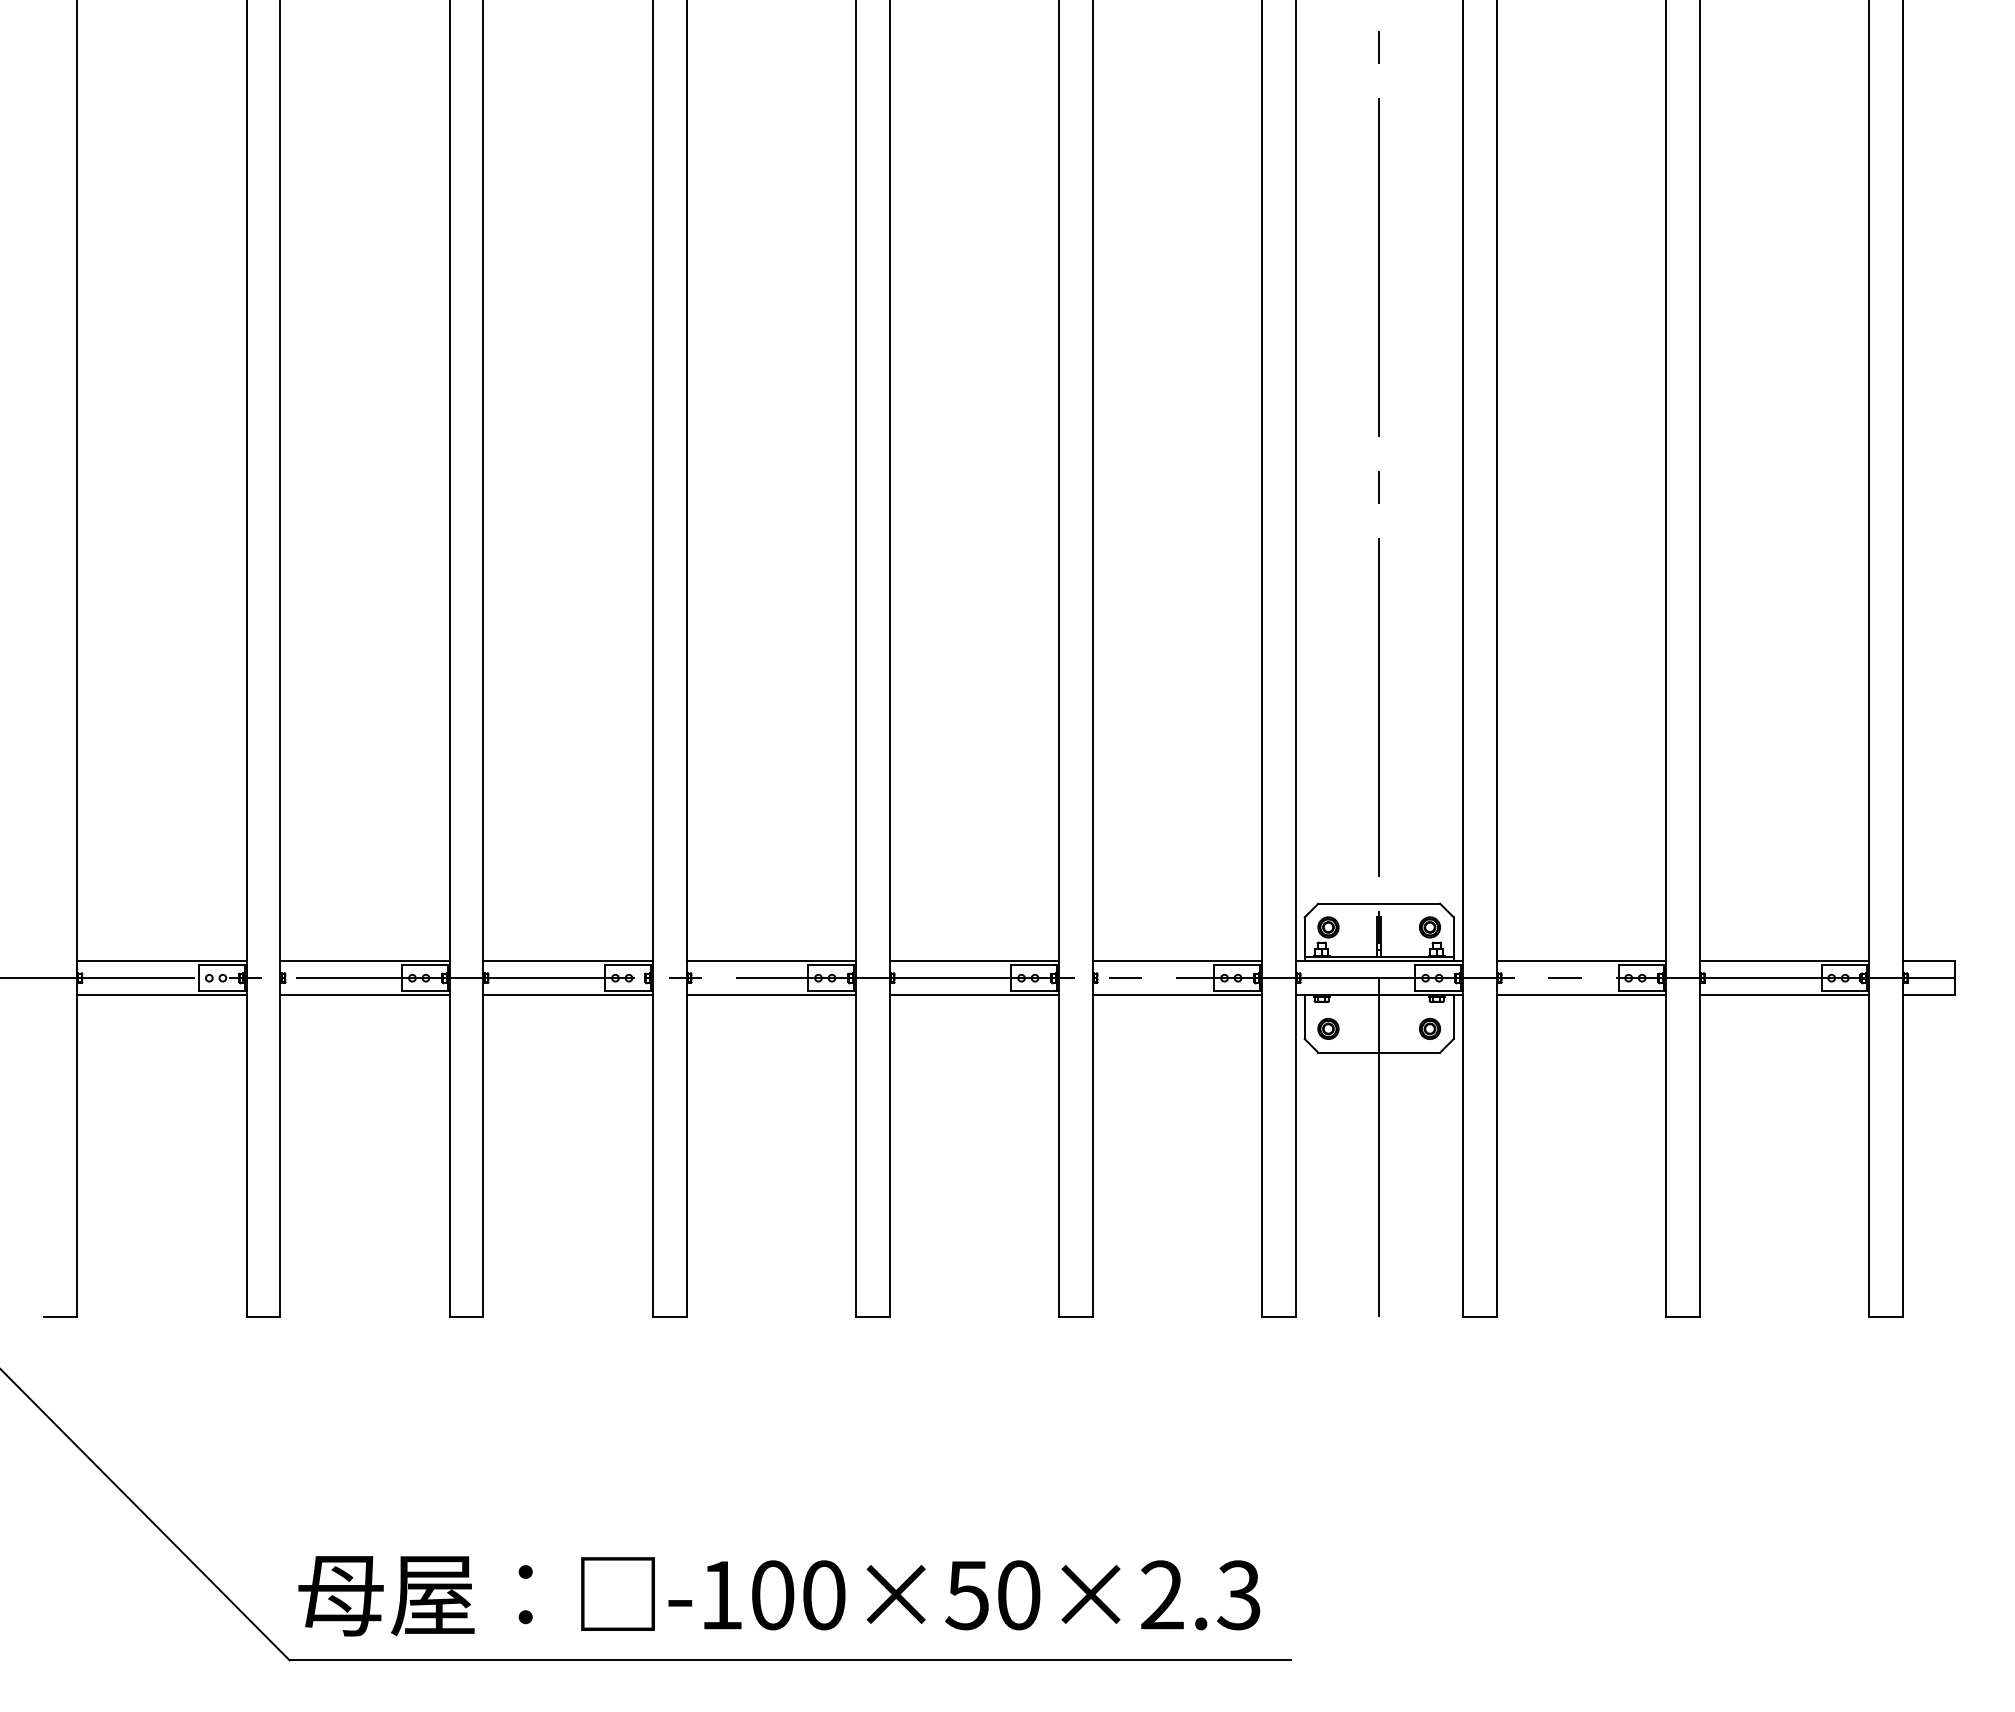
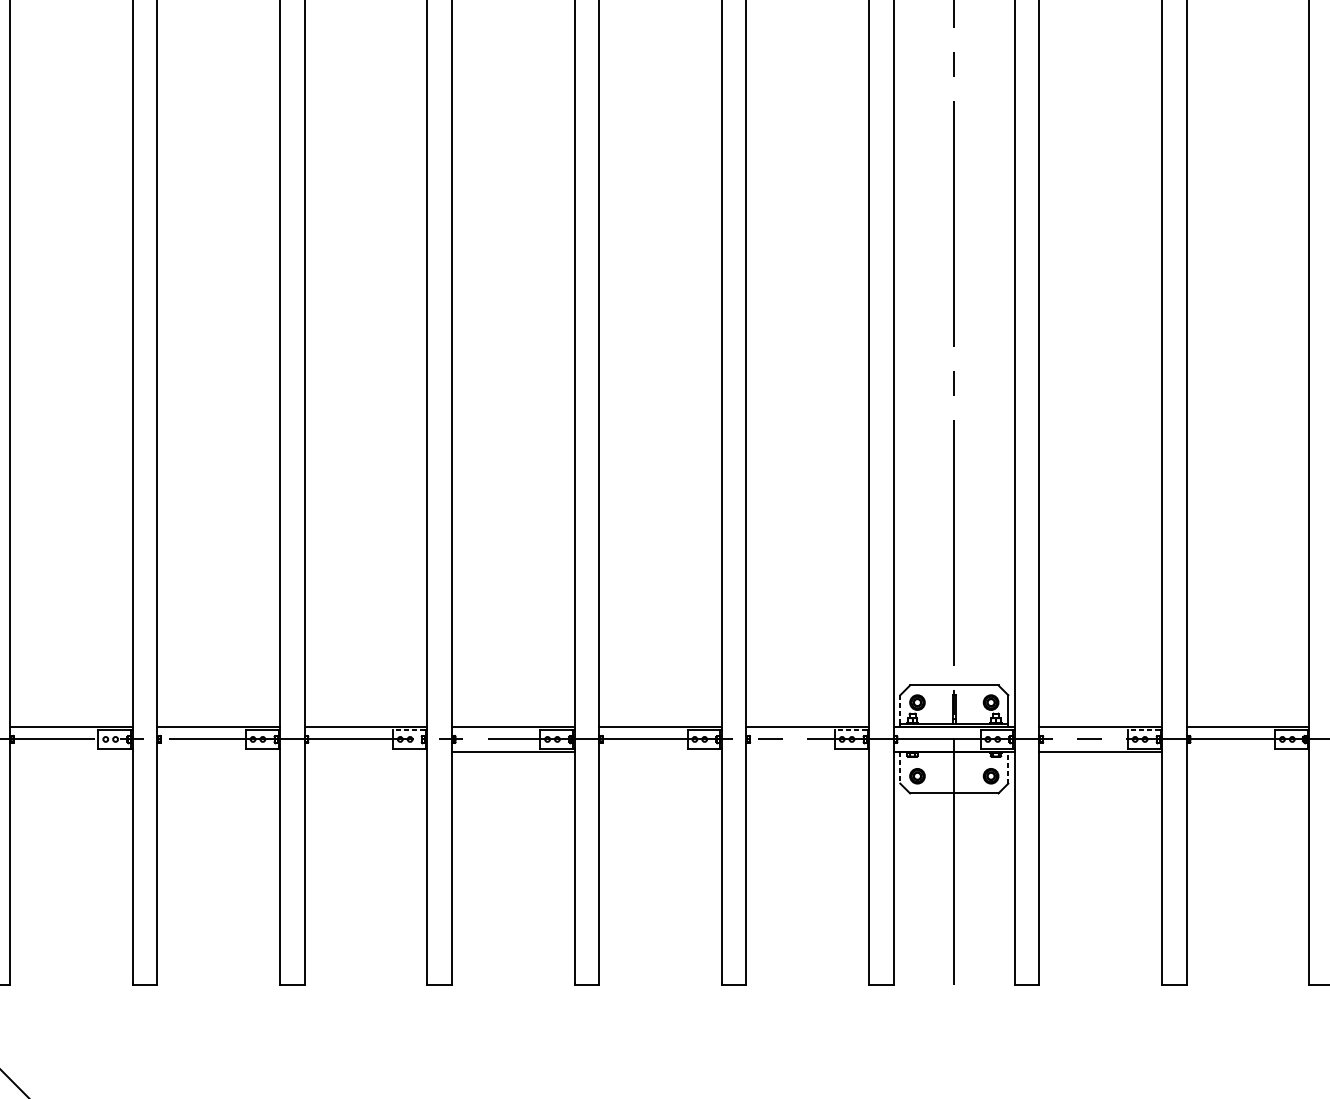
line: (1304, 937) -> (900, 709), solid -> dashed
line: (627, 965) -> (409, 730), solid -> dashed
line: (1236, 965) -> (850, 730), solid -> dashed
line: (1640, 965) -> (1143, 730), solid -> dashed
line: (161, 995) -> (71, 751), removed
line: (364, 995) -> (218, 751), removed
line: (567, 995) -> (365, 751), removed
line: (973, 995) -> (660, 751), removed
line: (1176, 995) -> (807, 751), removed
line: (1783, 995) -> (1247, 751), removed
line: (1304, 1017) -> (900, 767), solid -> dashed
line: (1453, 1017) -> (1008, 767), solid -> dashed

